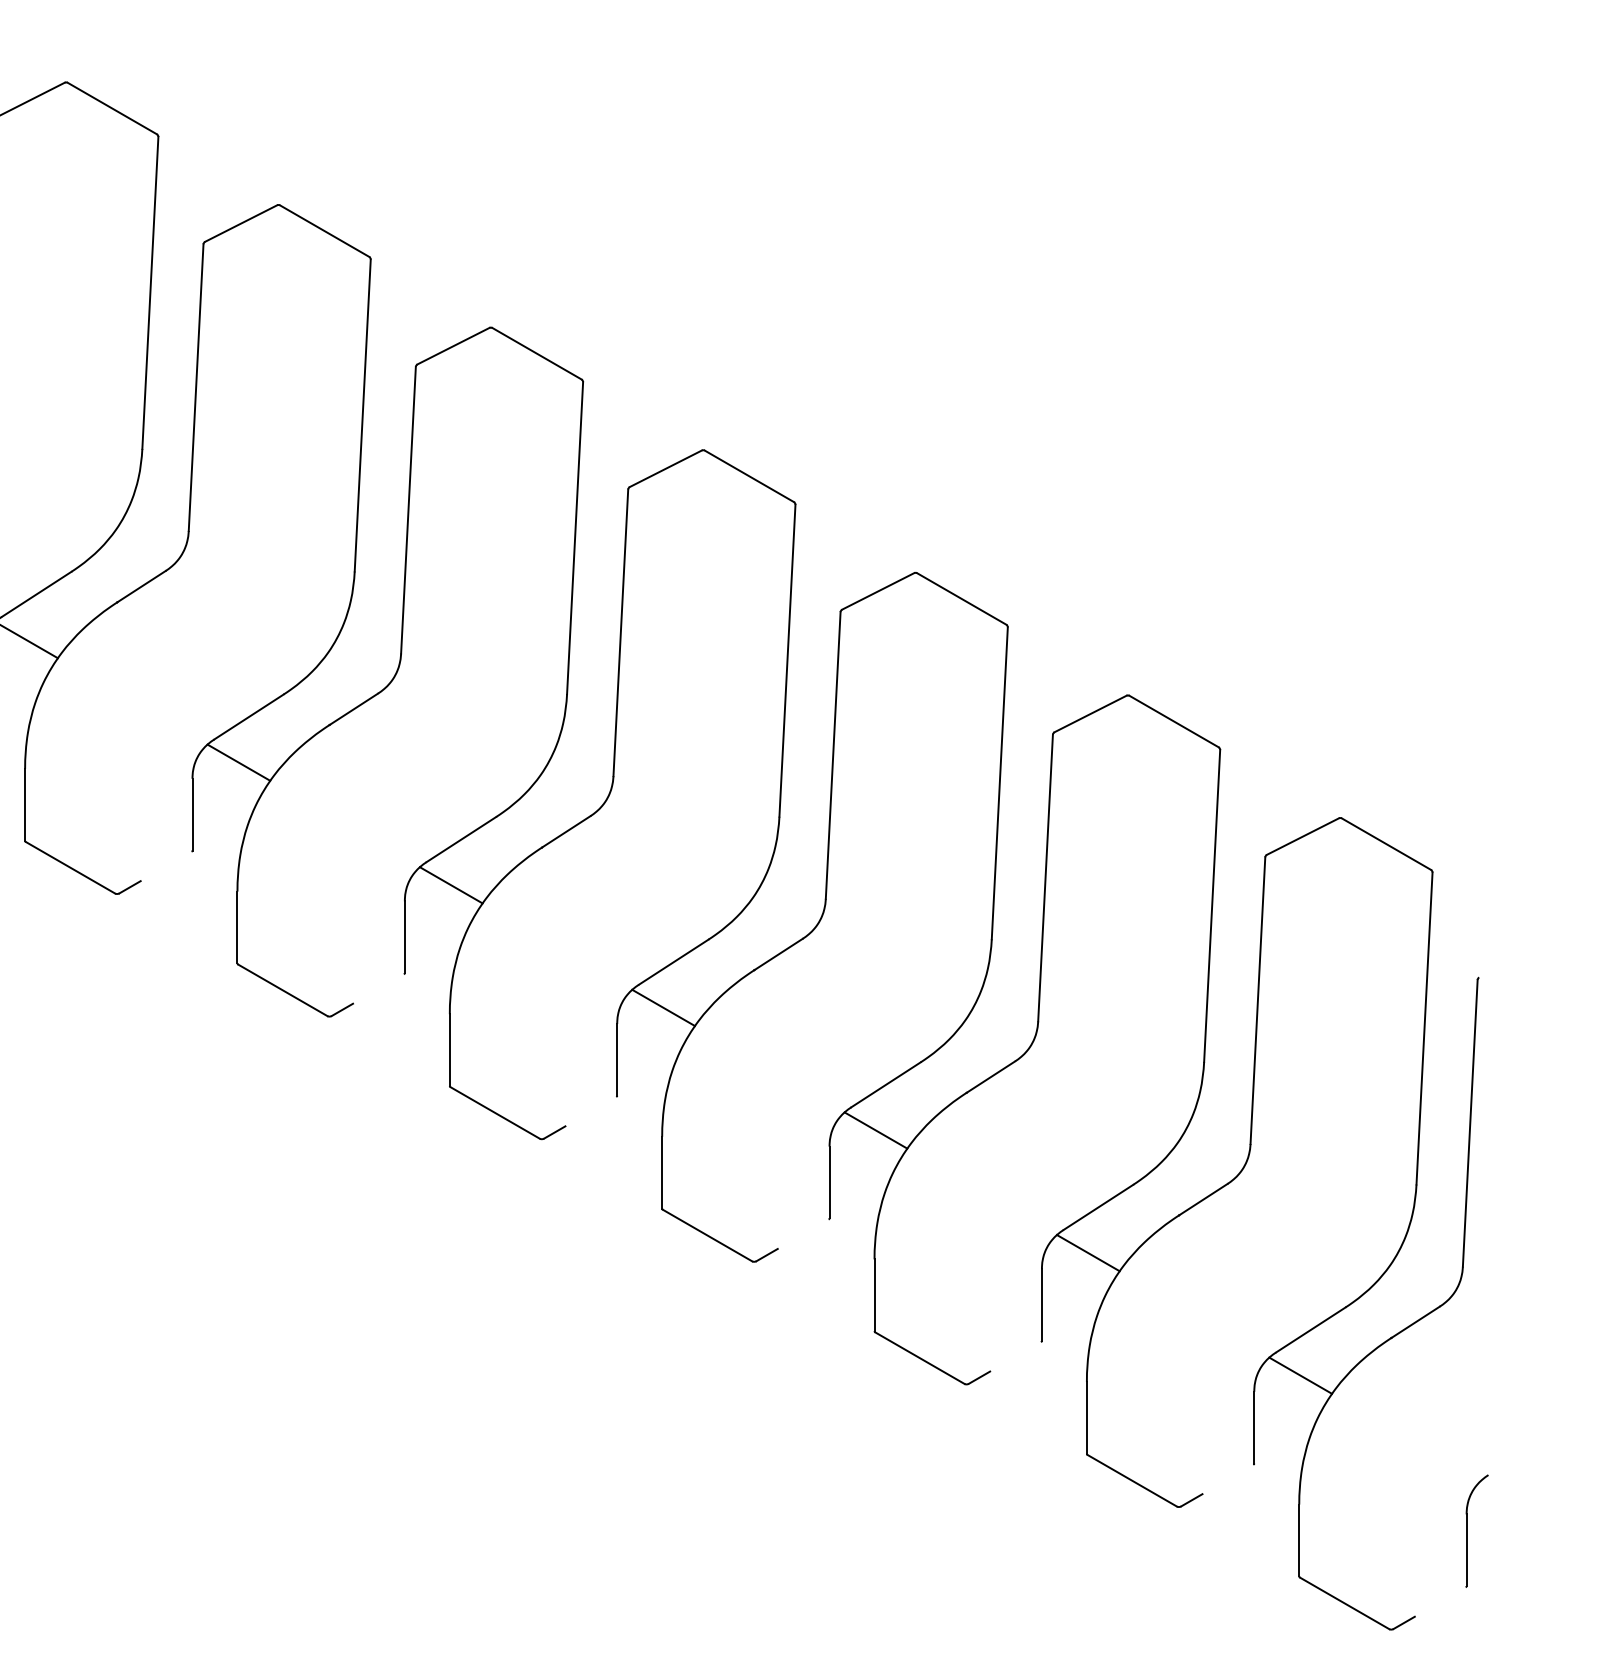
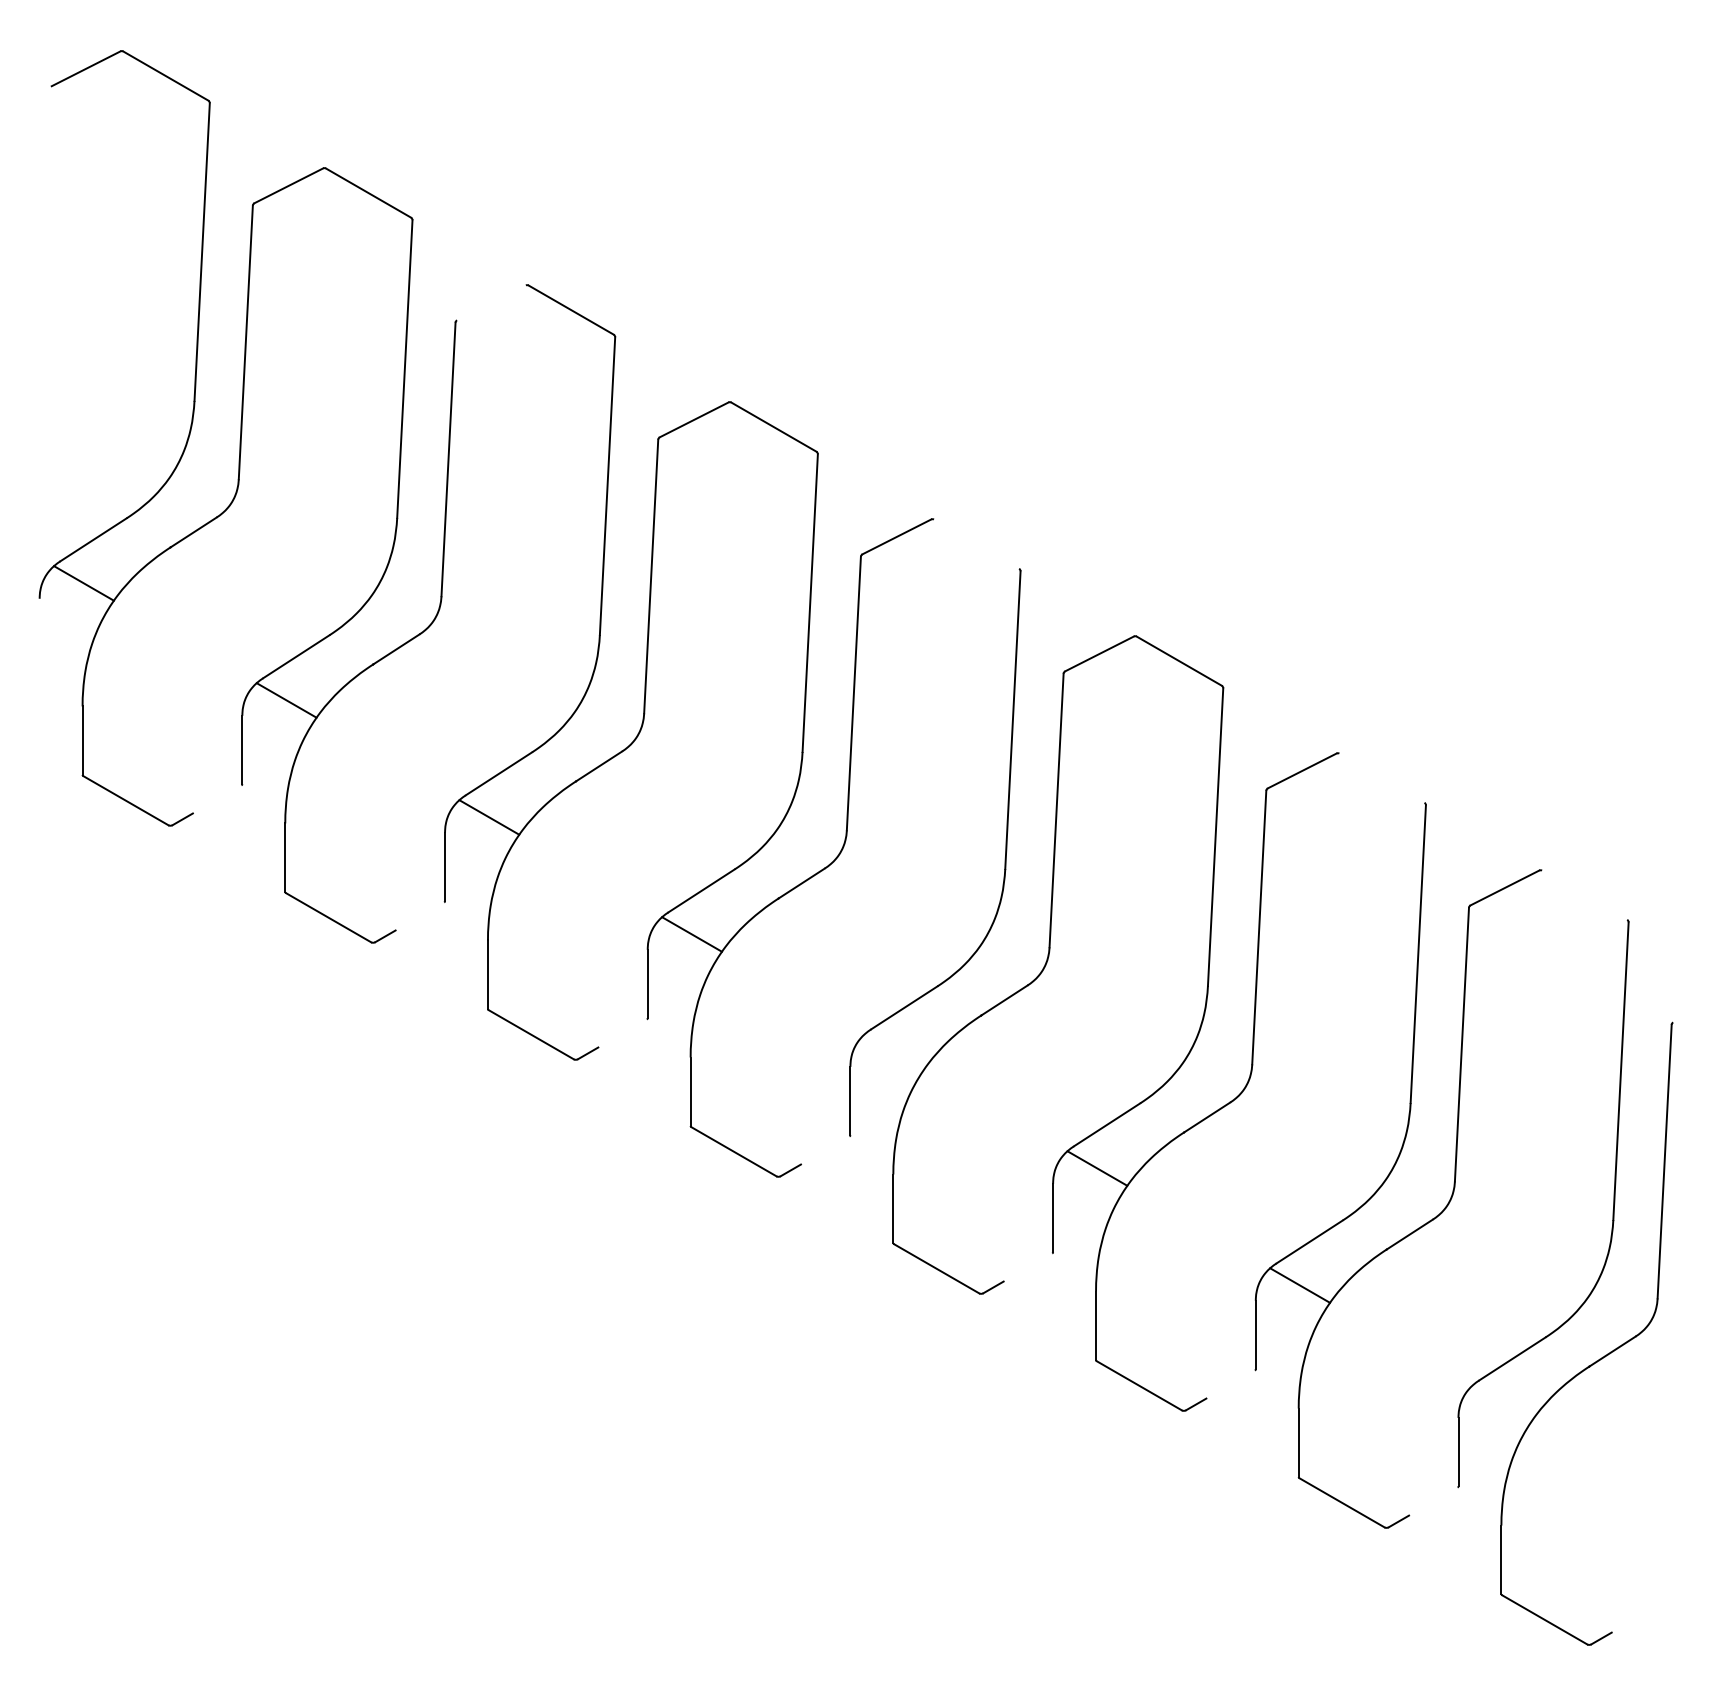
line: (241, 223) -> (491, 302), removed
line: (749, 475) -> (976, 543), removed
line: (1173, 720) -> (1381, 777), removed
line: (1386, 843) -> (1584, 894), removed
line: (663, 1007) -> (894, 1051), removed
line: (1300, 1375) -> (1502, 1402), removed
part: (1466, 1530) -> (1661, 1550), removed

